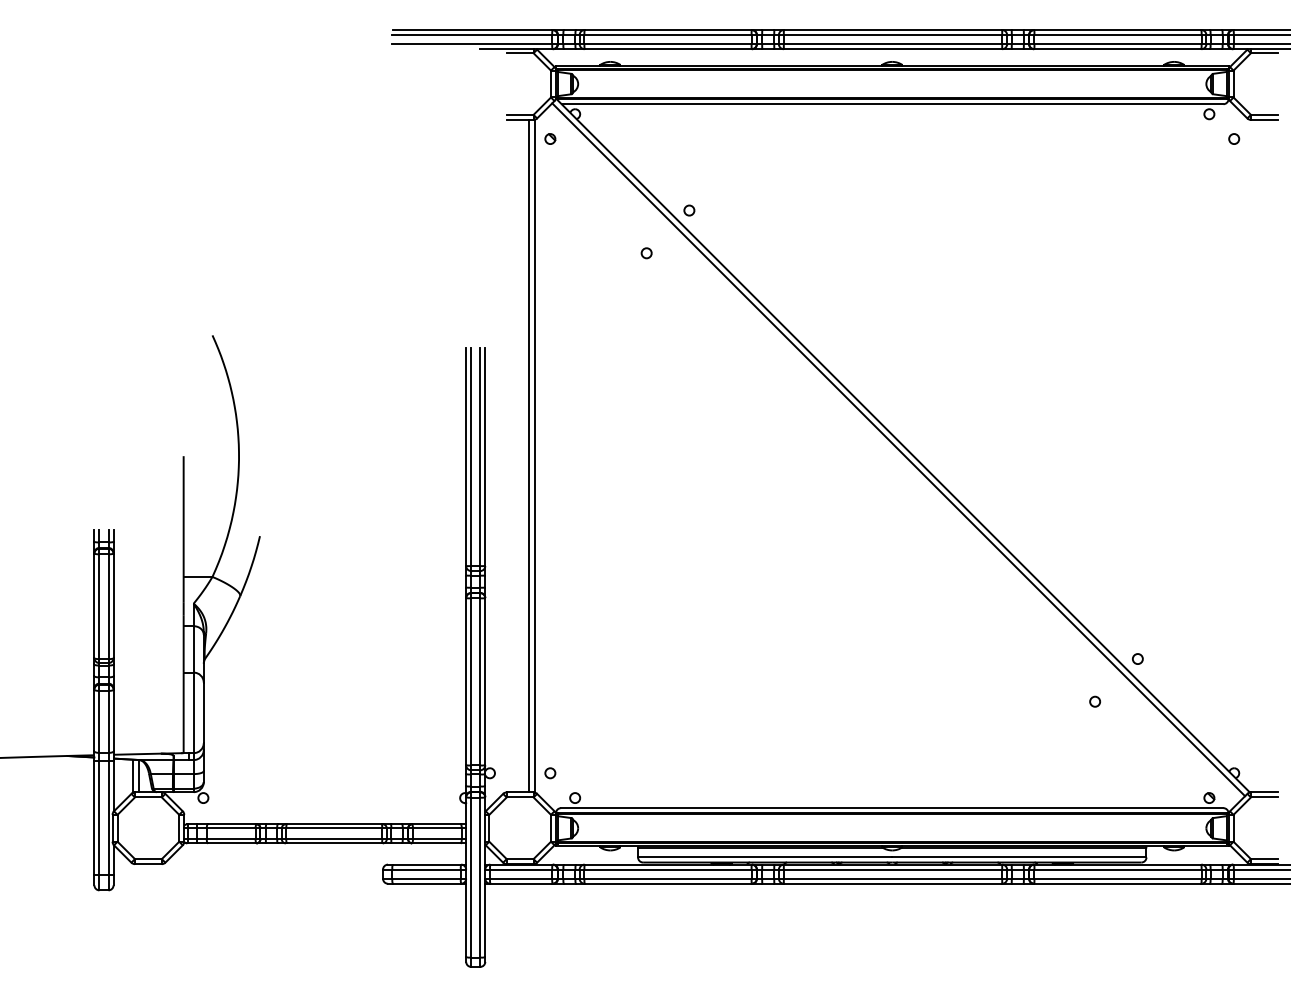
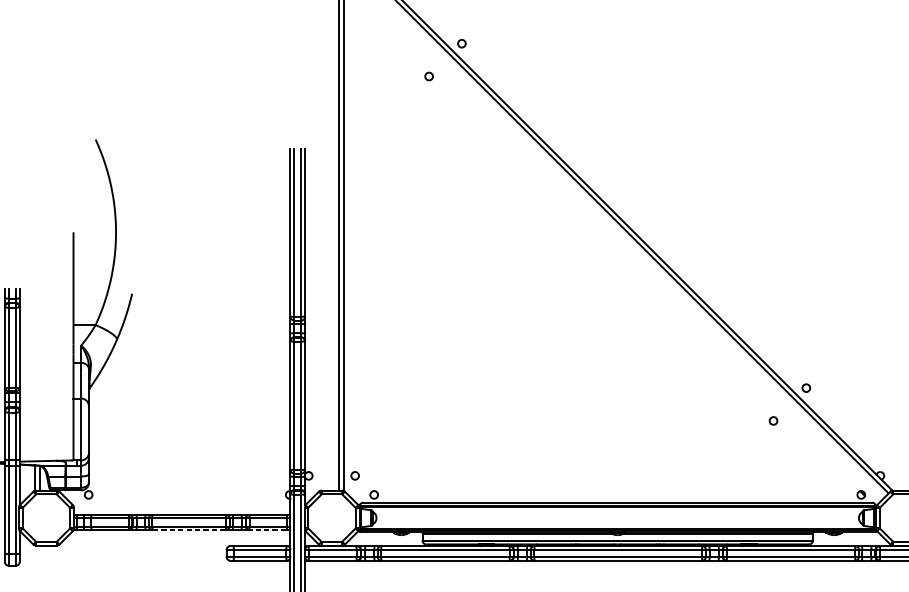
line: (334, 843) -> (189, 529), solid -> dashed
line: (435, 843) -> (266, 529), solid -> dashed

